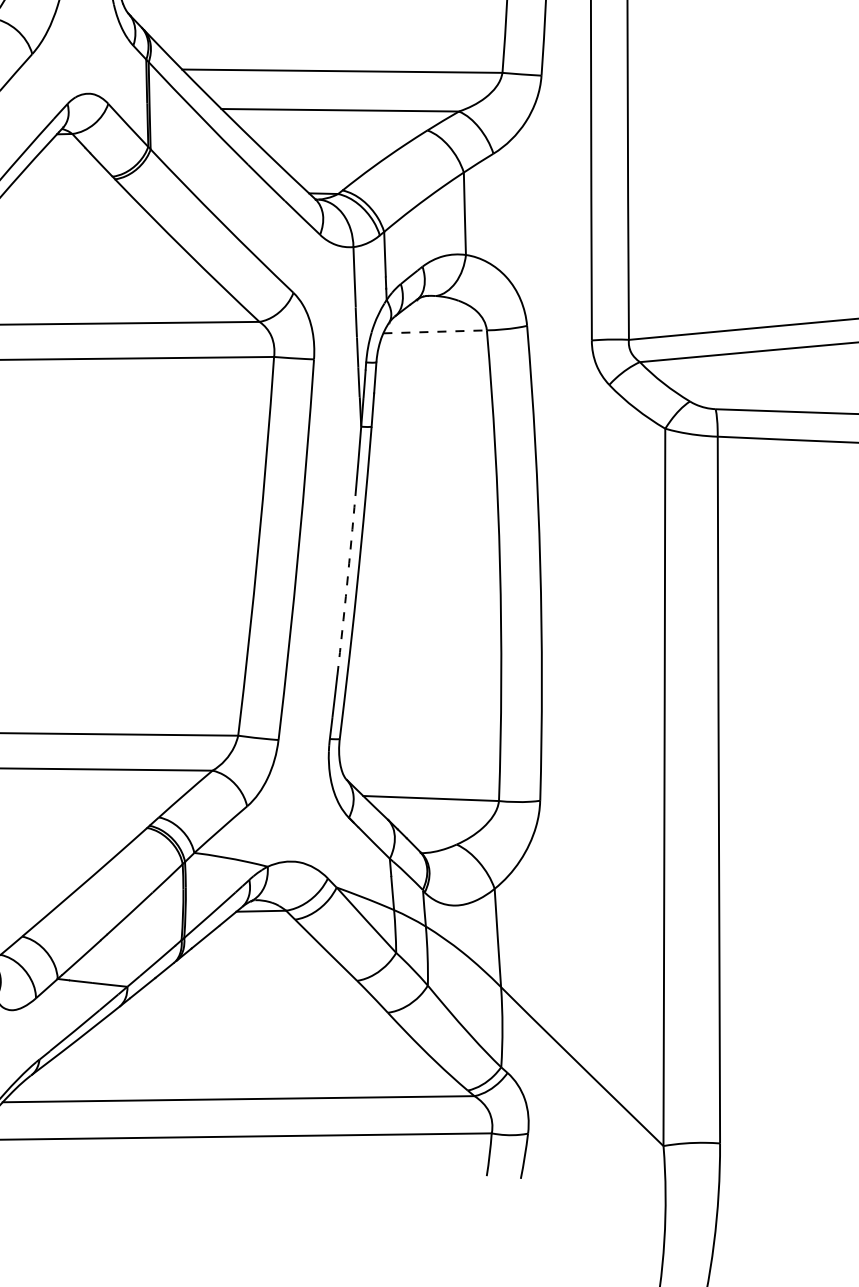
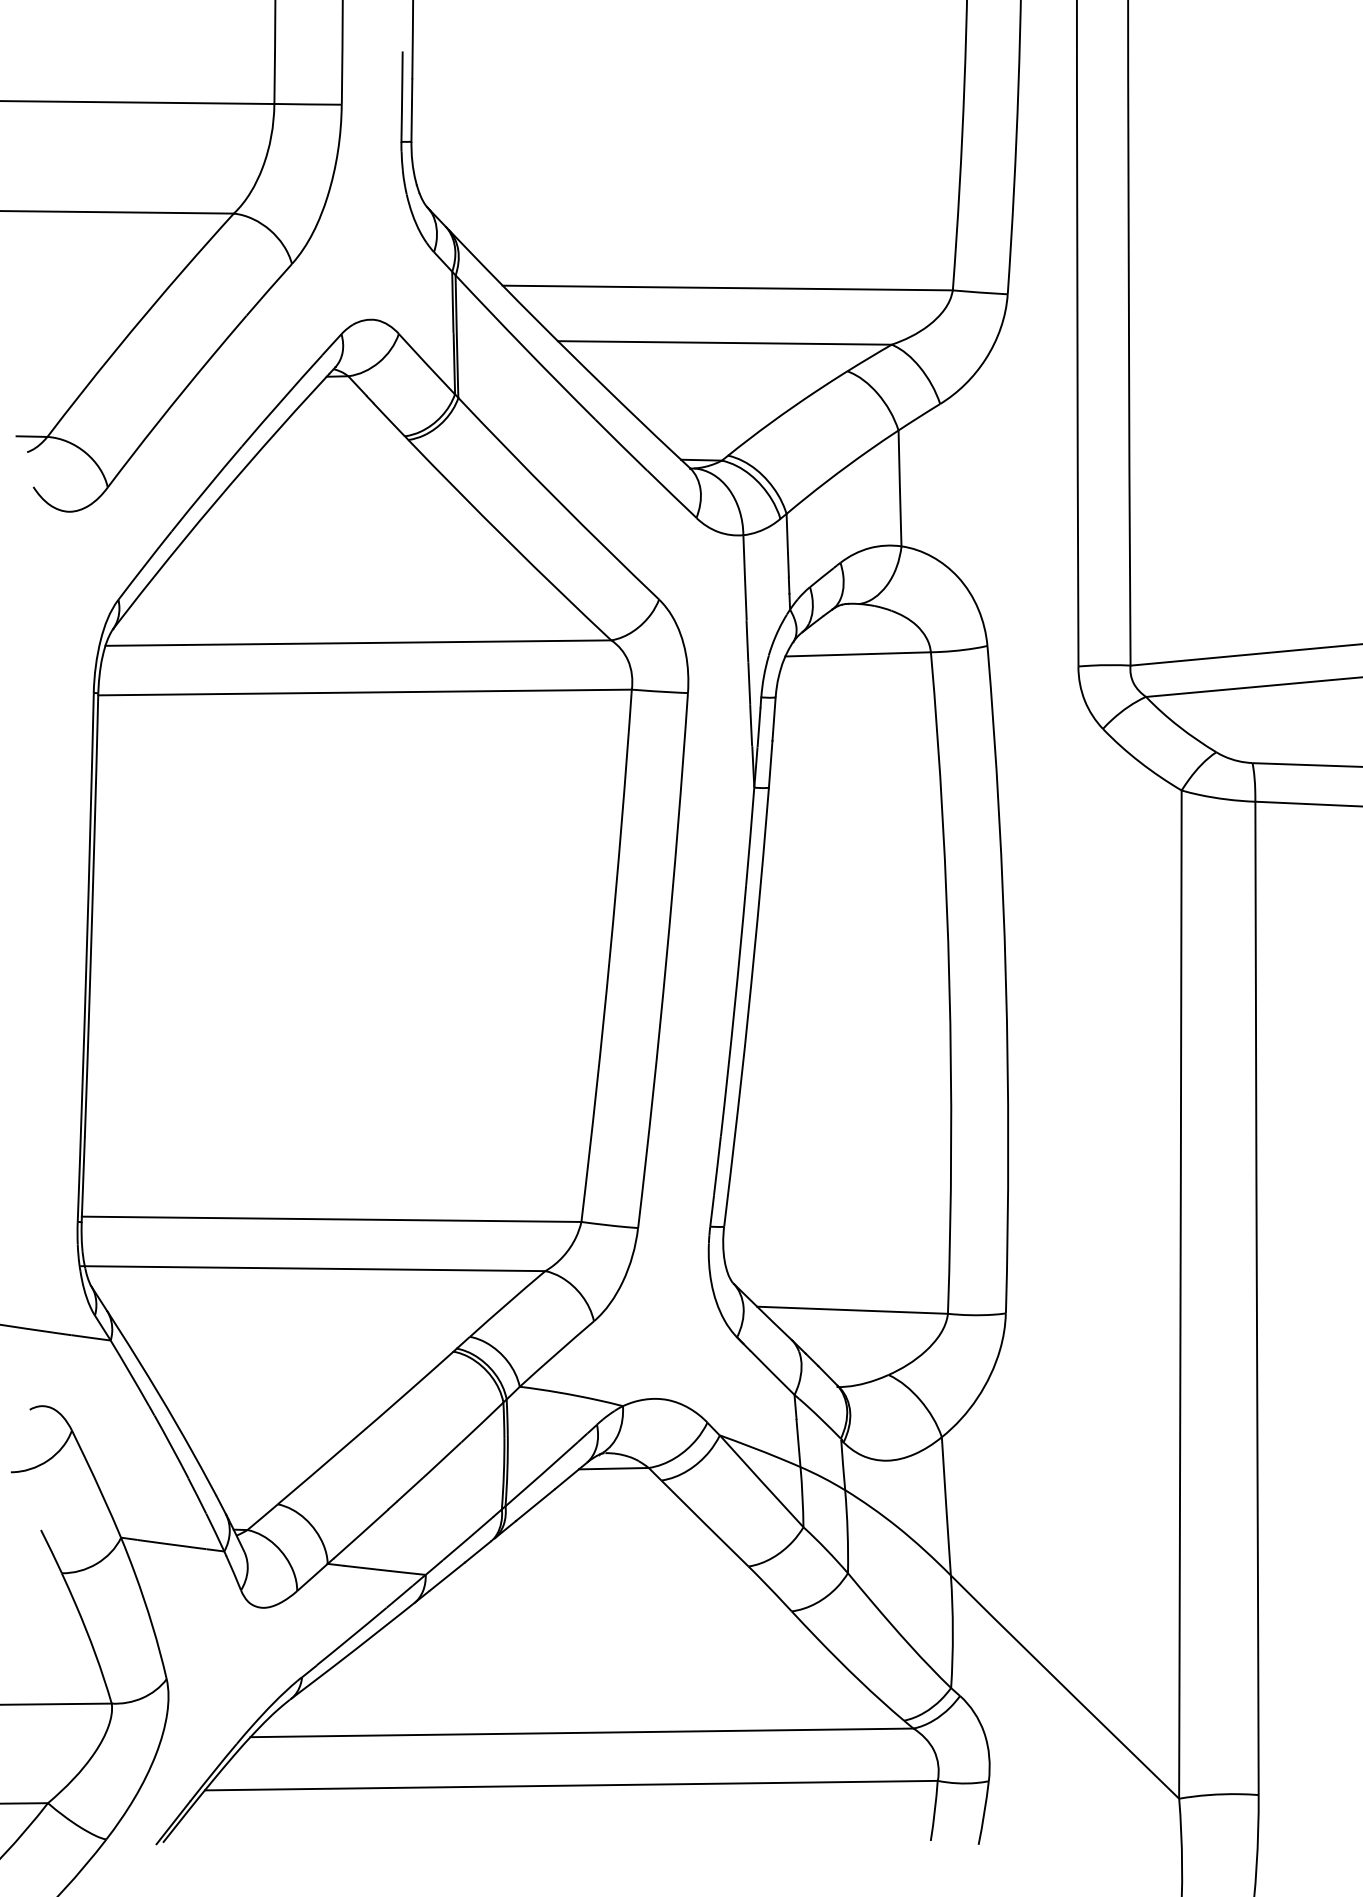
line: (435, 331) -> (858, 654), dashed -> solid
arc: (347, 585) -> (734, 1010), dashed -> solid

